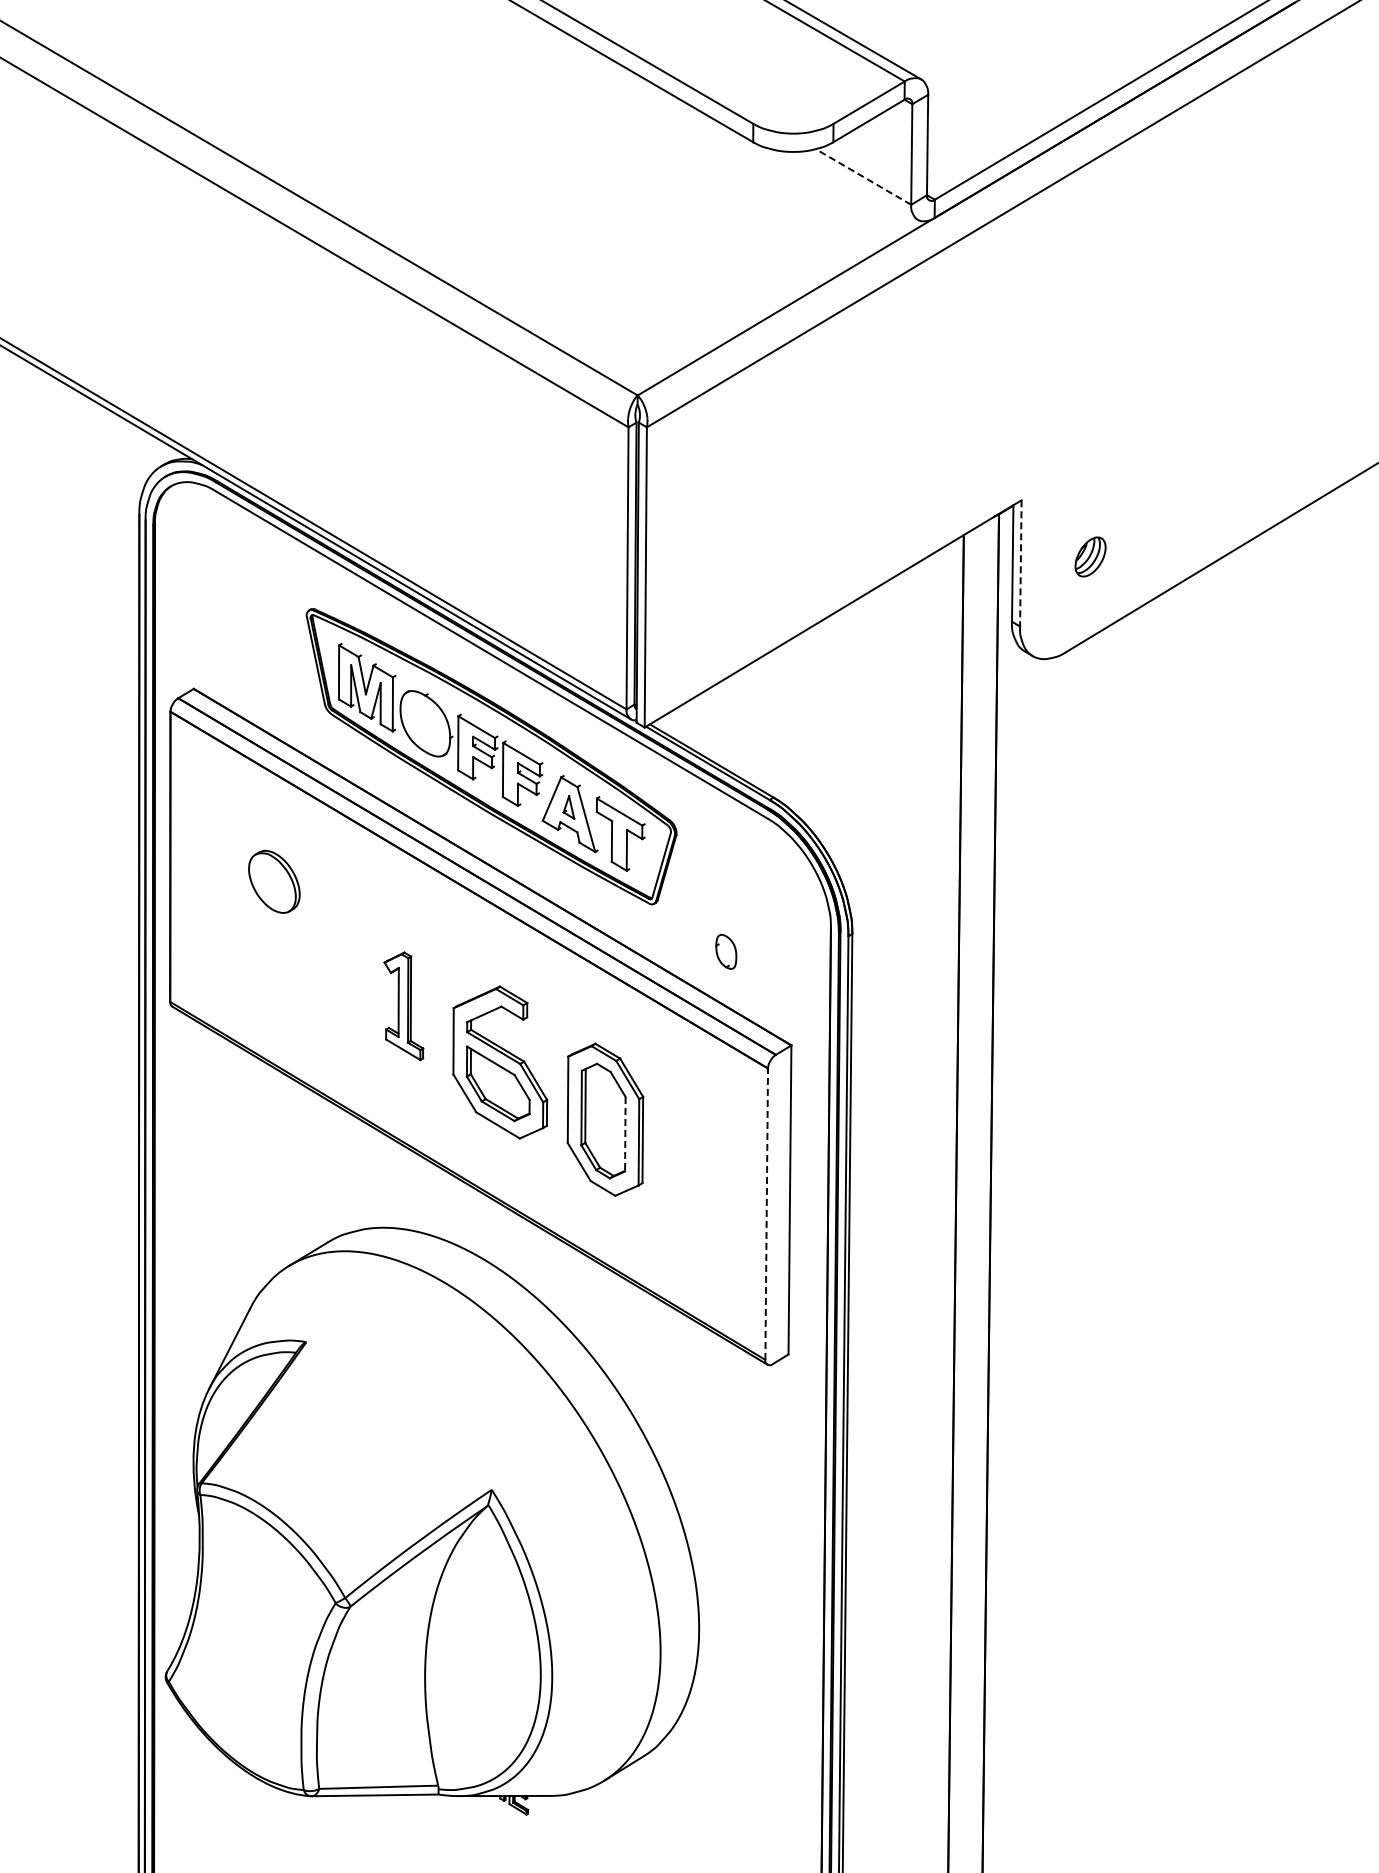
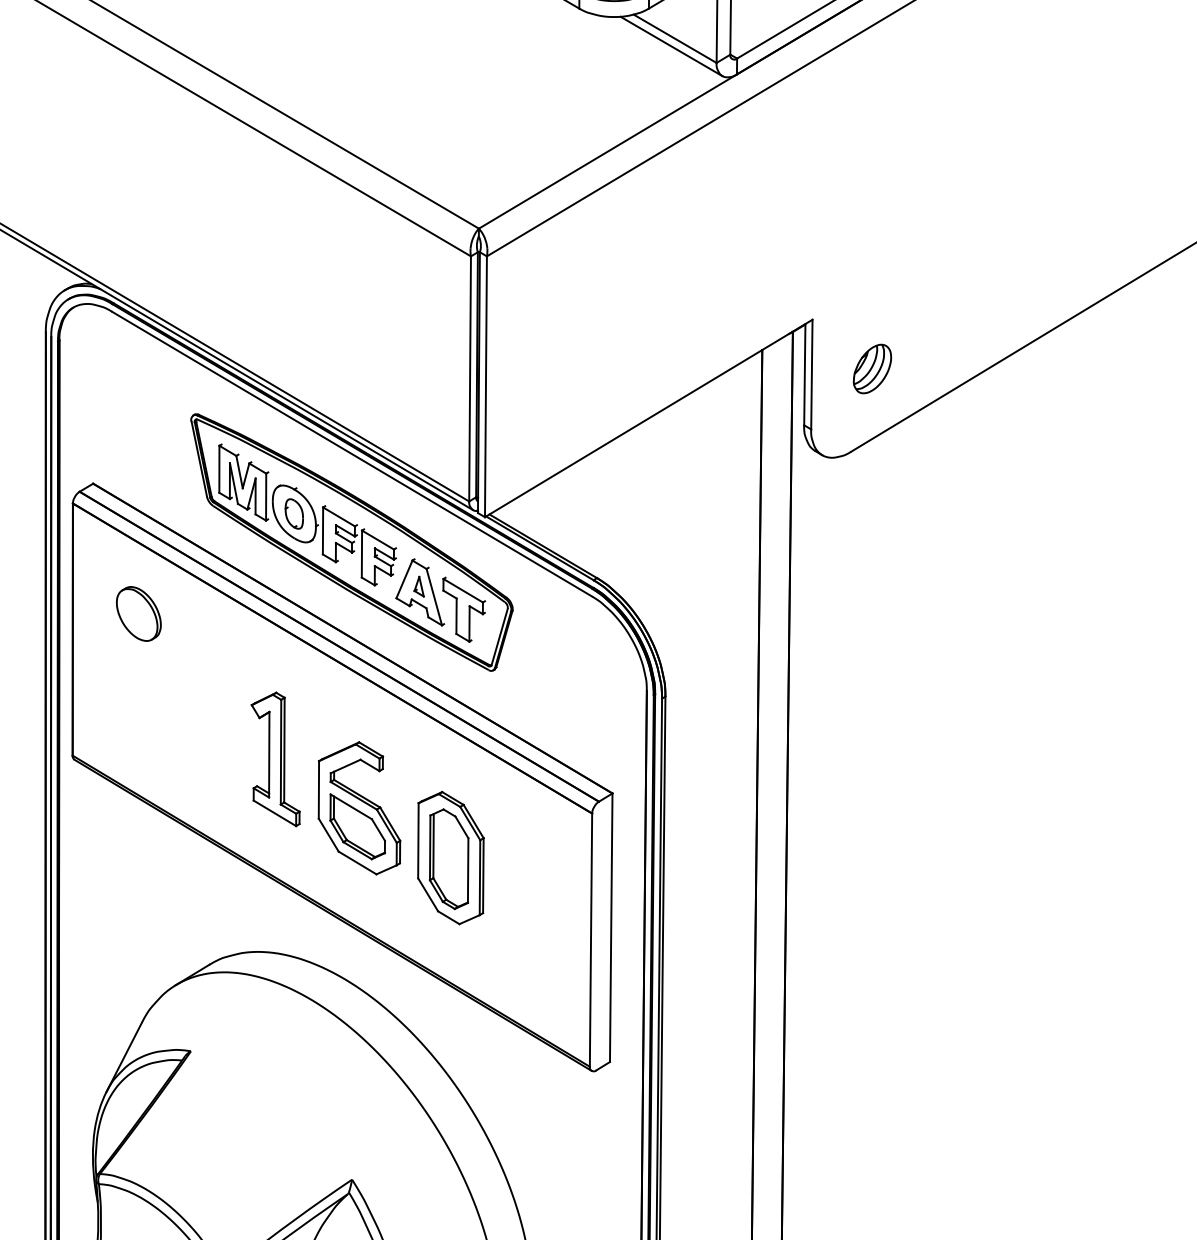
line: (863, 176) -> (675, 38), dashed -> solid
line: (858, 185) -> (670, 46), added
part: (1090, 556) -> (872, 368), size x1.43
line: (1020, 563) -> (811, 374), dashed -> solid
part: (274, 881) -> (138, 613), moved
part: (726, 951) -> (294, 513), moved
part: (403, 1006) -> (275, 759), size x1.43
line: (625, 1134) -> (468, 870), dashed -> solid
line: (766, 1214) -> (590, 940), dashed -> solid

